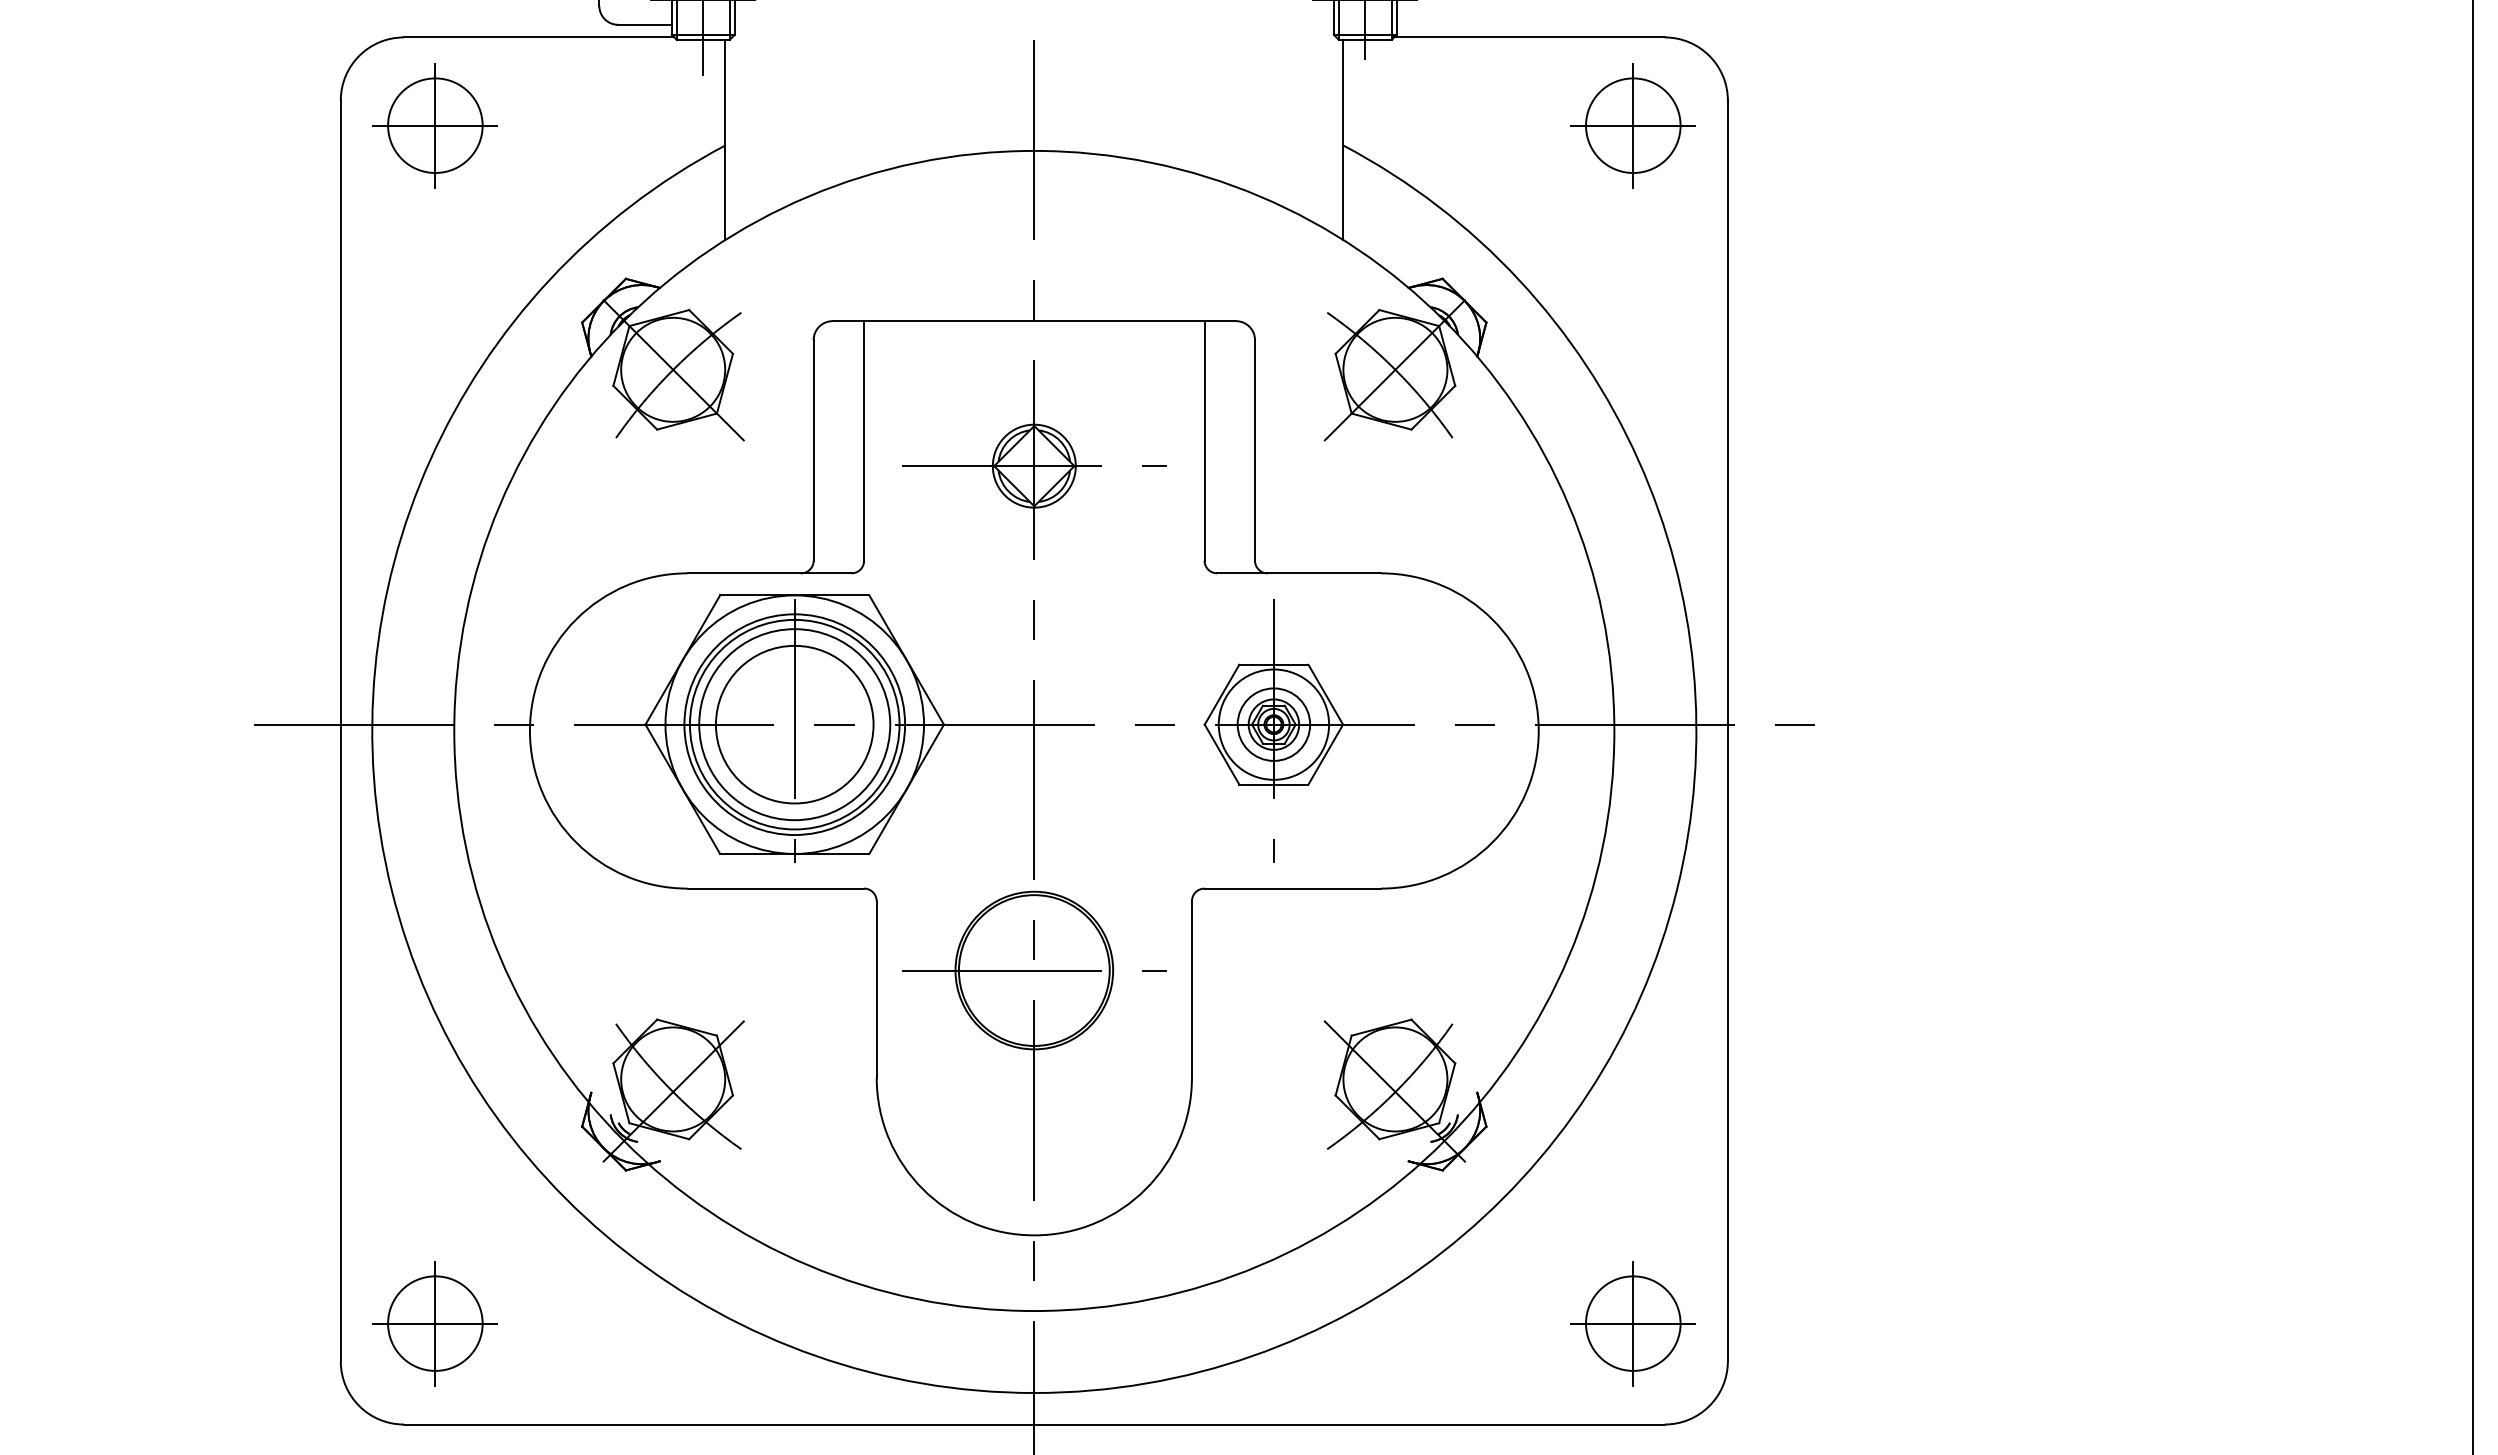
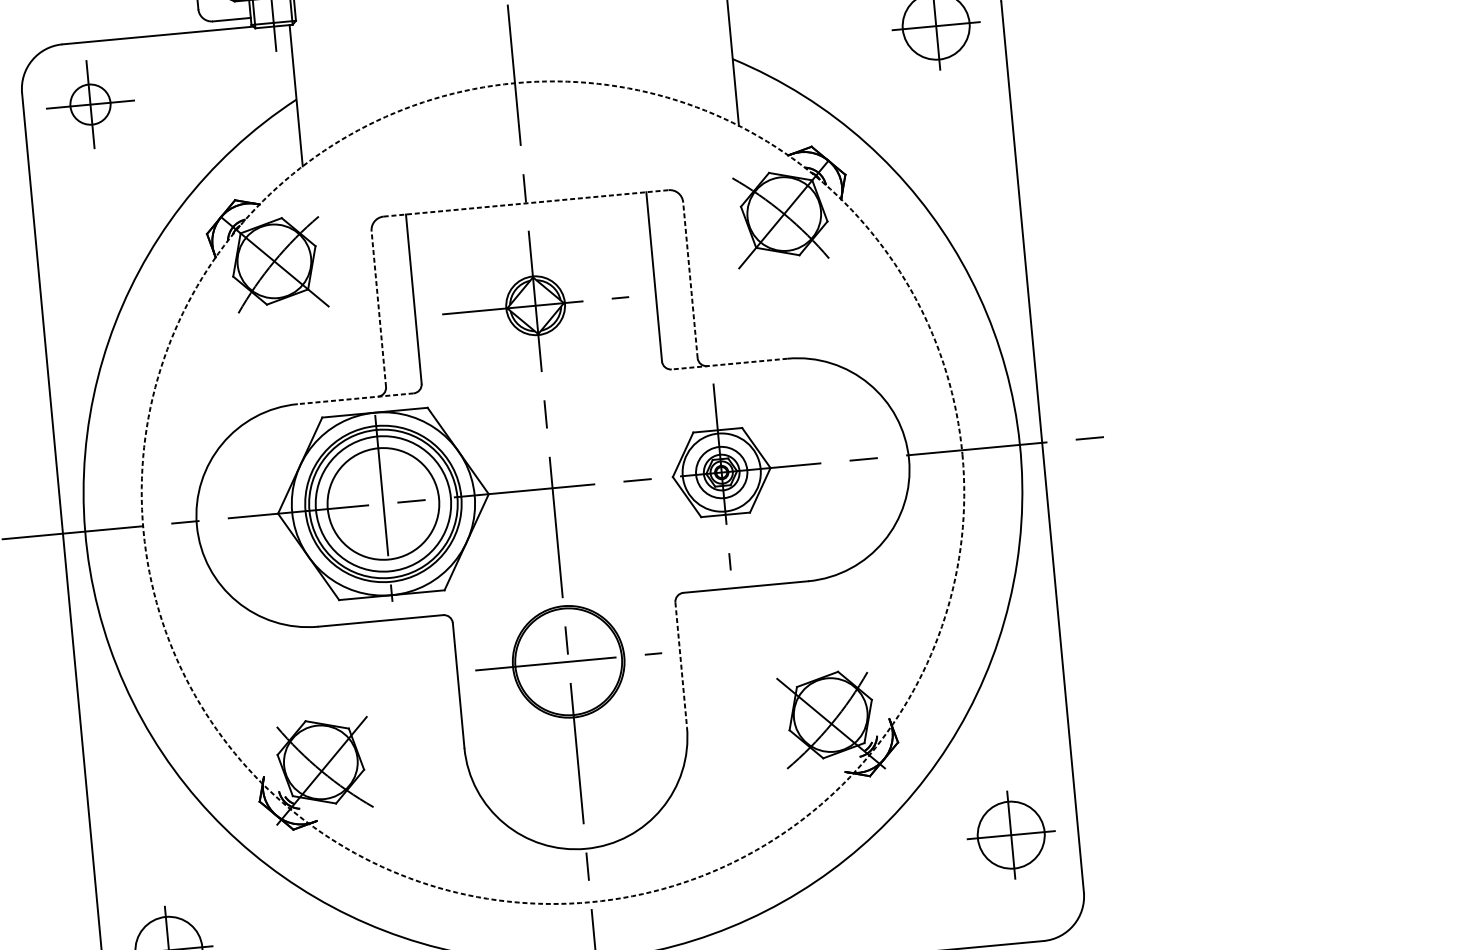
circle: (435, 125) -> (90, 104), size x0.6
line: (1034, 321) -> (526, 203), solid -> dashed
line: (813, 449) -> (378, 308), solid -> dashed
line: (1255, 449) -> (690, 279), solid -> dashed
line: (769, 573) -> (355, 398), solid -> dashed
line: (1299, 573) -> (729, 364), solid -> dashed
circle: (1034, 730) -> (553, 492), solid -> dashed
line: (1191, 989) -> (680, 664), solid -> dashed
part: (1632, 1323) -> (1010, 835), moved

